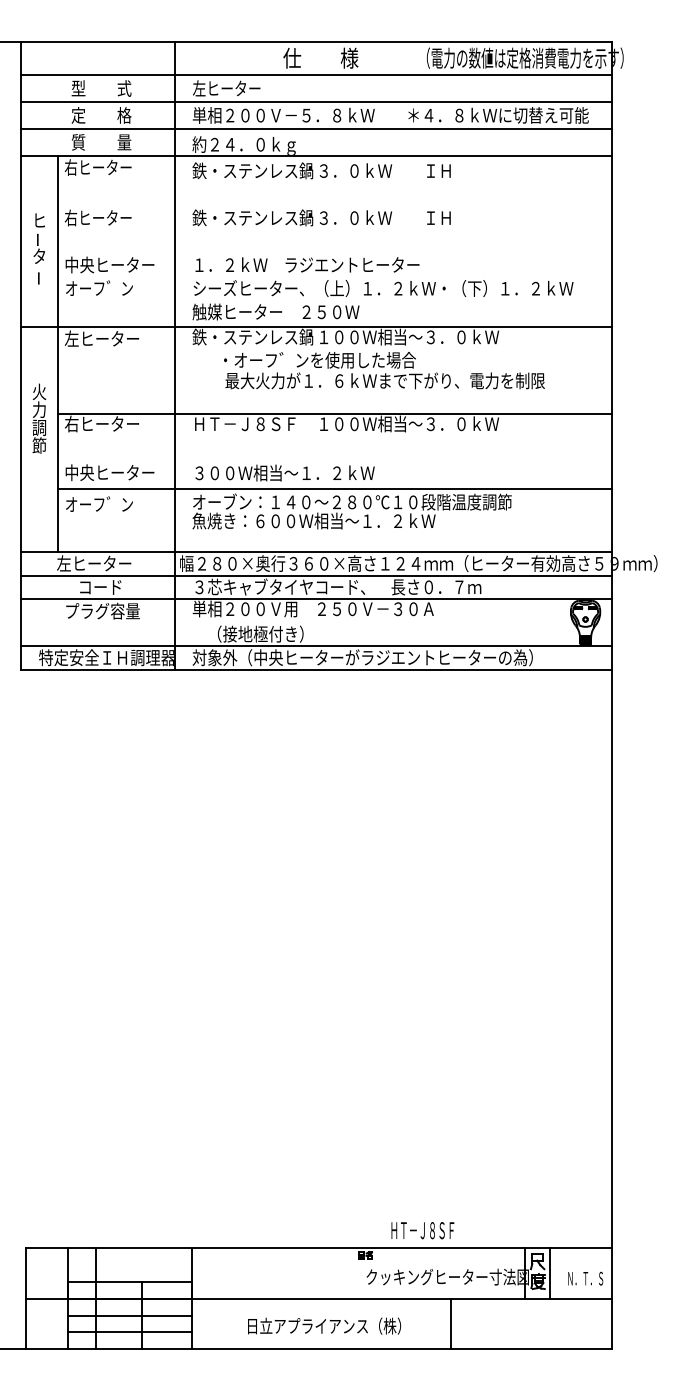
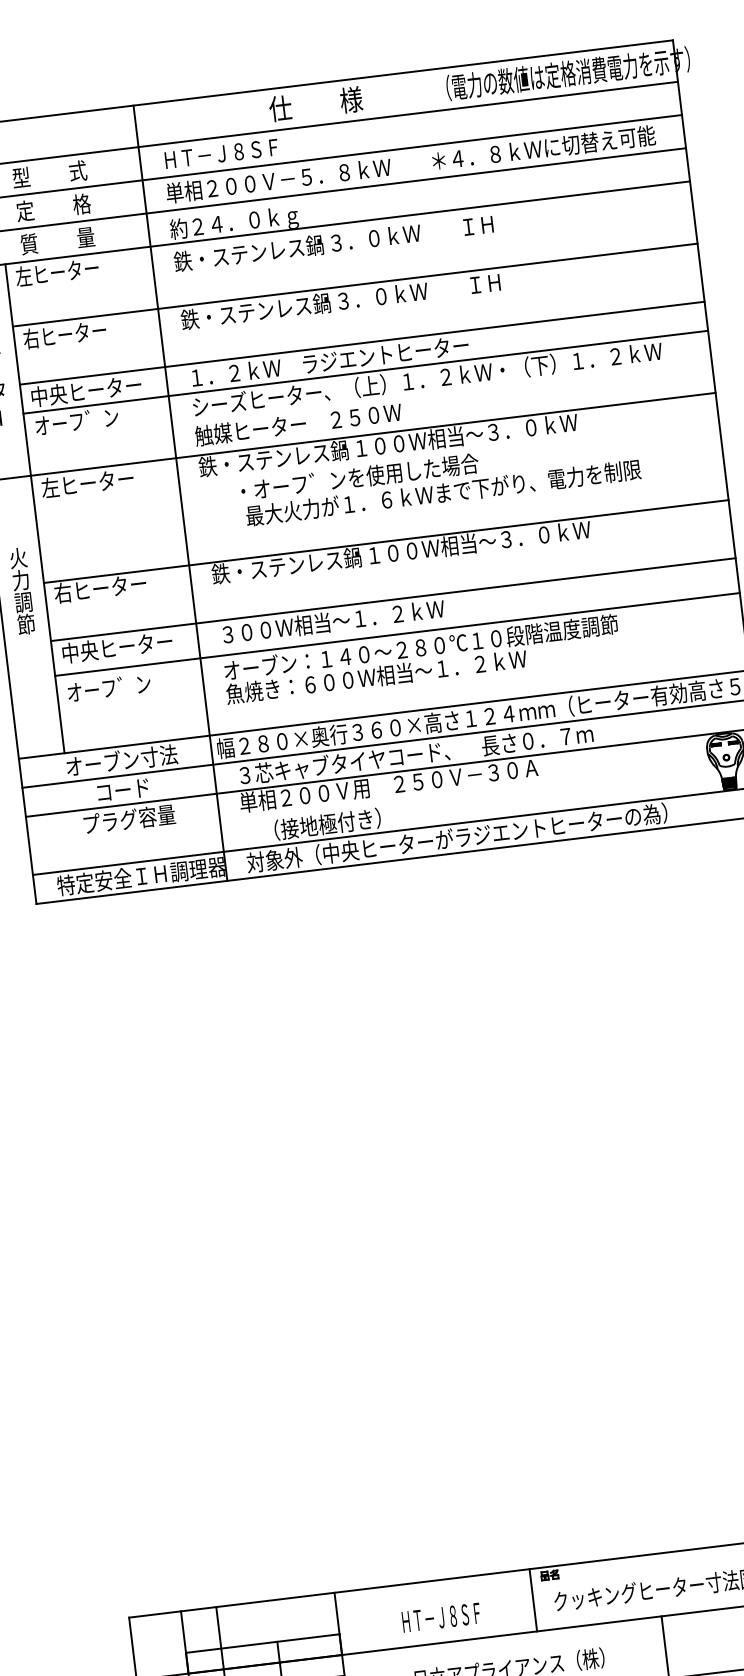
text: (239, 88) -> (219, 153), 左ヒーター -> ＨＴ－Ｊ８ＳＦ
text: (70, 167) -> (23, 276), 右ヒーター -> 左ヒーター
line: (334, 206) -> (354, 285), added
line: (334, 253) -> (361, 343), added
line: (334, 277) -> (365, 372), added
text: (252, 423) -> (286, 565), ＨＴ－Ｊ８ＳＦ -> 鉄・ステンレス鍋
line: (334, 461) -> (392, 600), added
text: (102, 563) -> (121, 760), 左ヒーター -> オーブン寸法
text: (422, 1230) -> (440, 1617), moved
line: (349, 1273) -> (532, 1600), added

